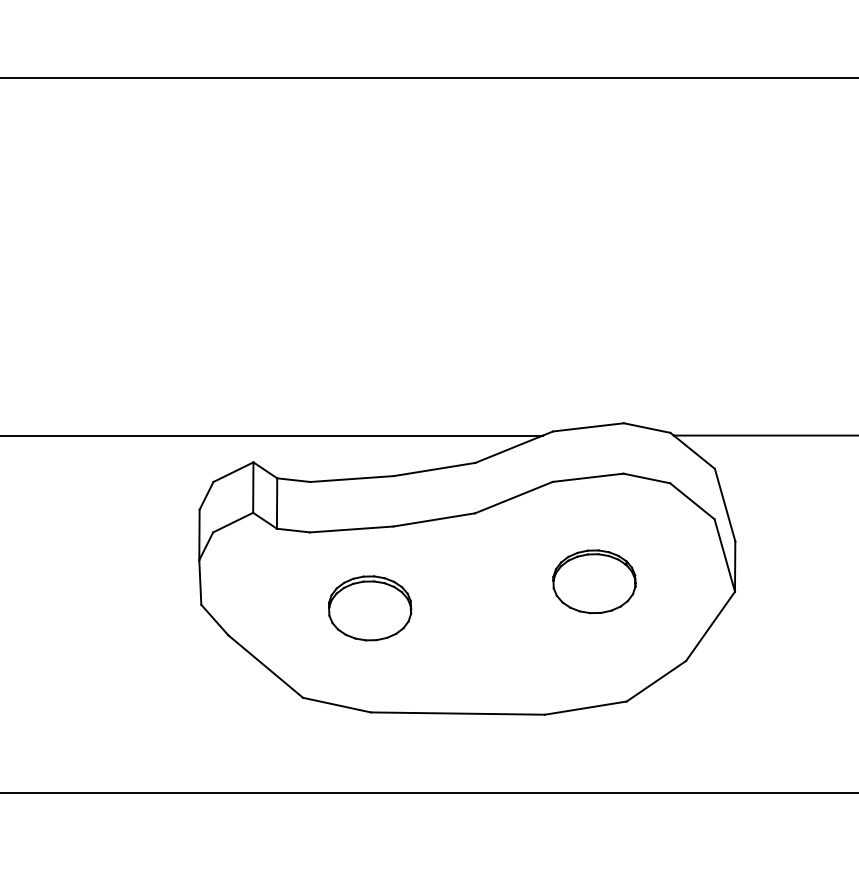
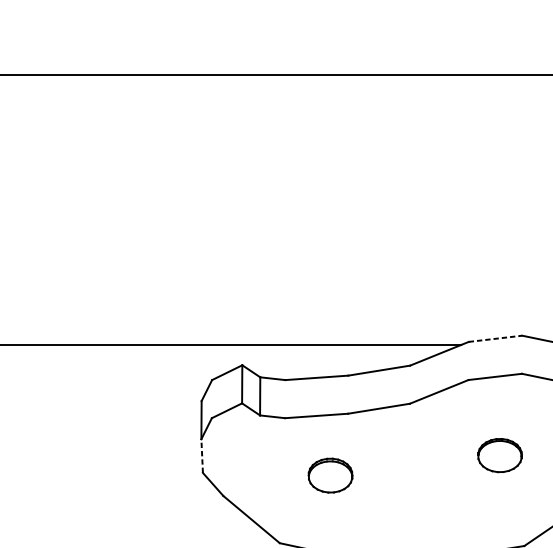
line: (588, 427) -> (495, 338), solid -> dashed
part: (594, 581) -> (500, 455), size x0.7
line: (200, 582) -> (202, 456), solid -> dashed
part: (370, 608) -> (330, 475), size x0.7

